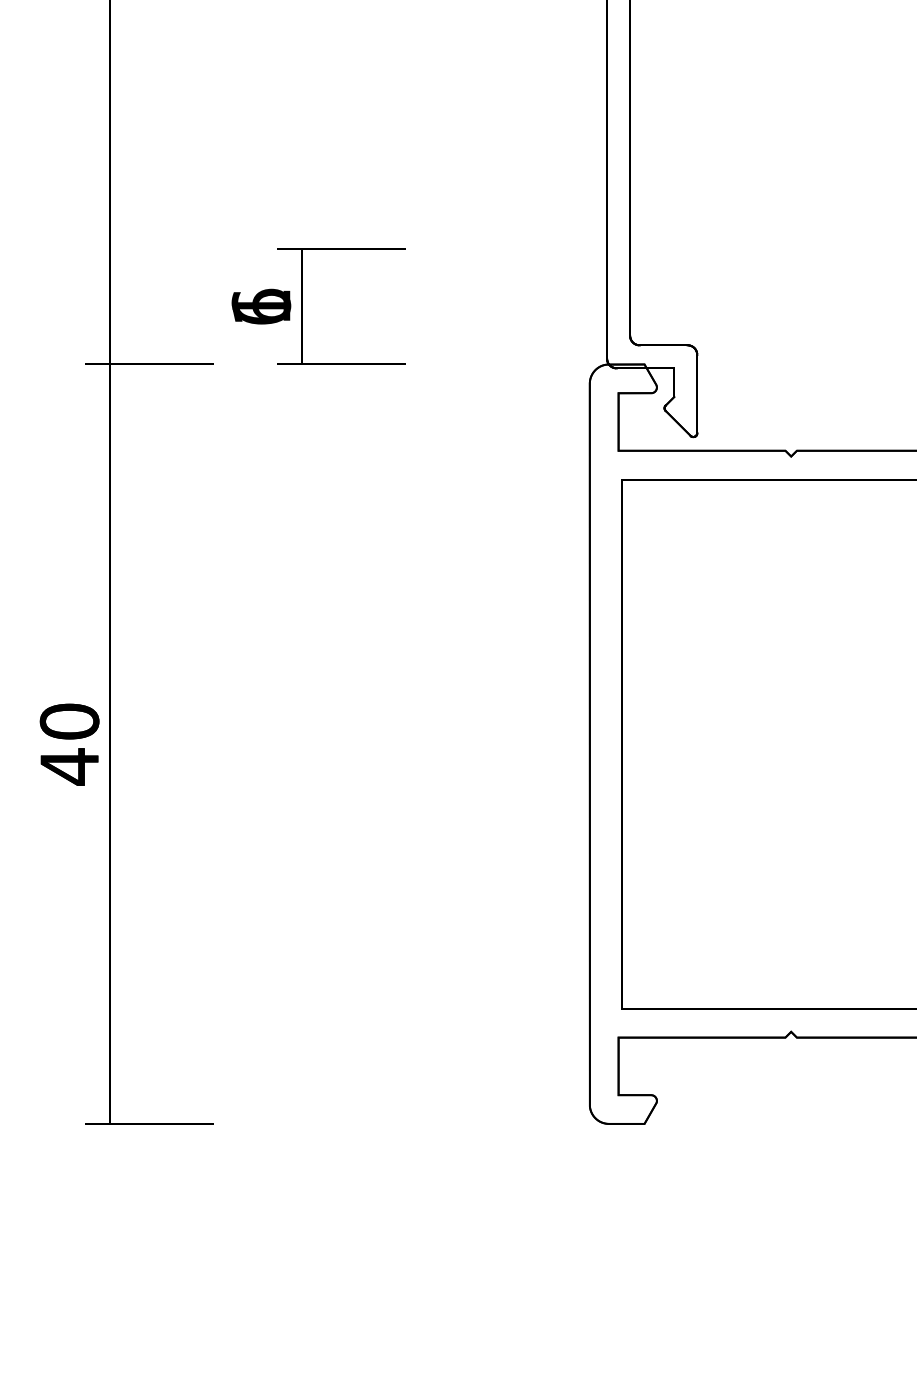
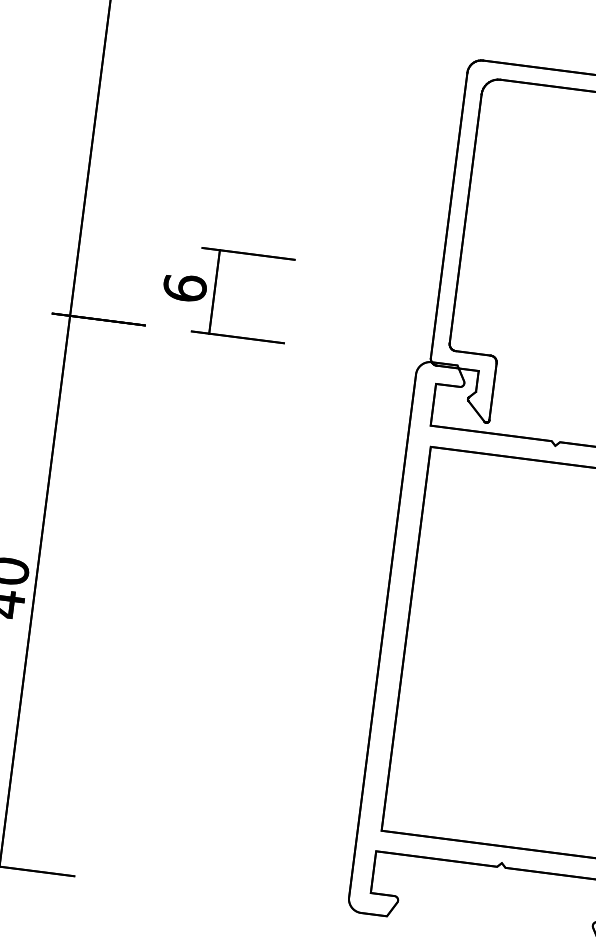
text: (261, 306) -> (185, 287), 1 -> 6

